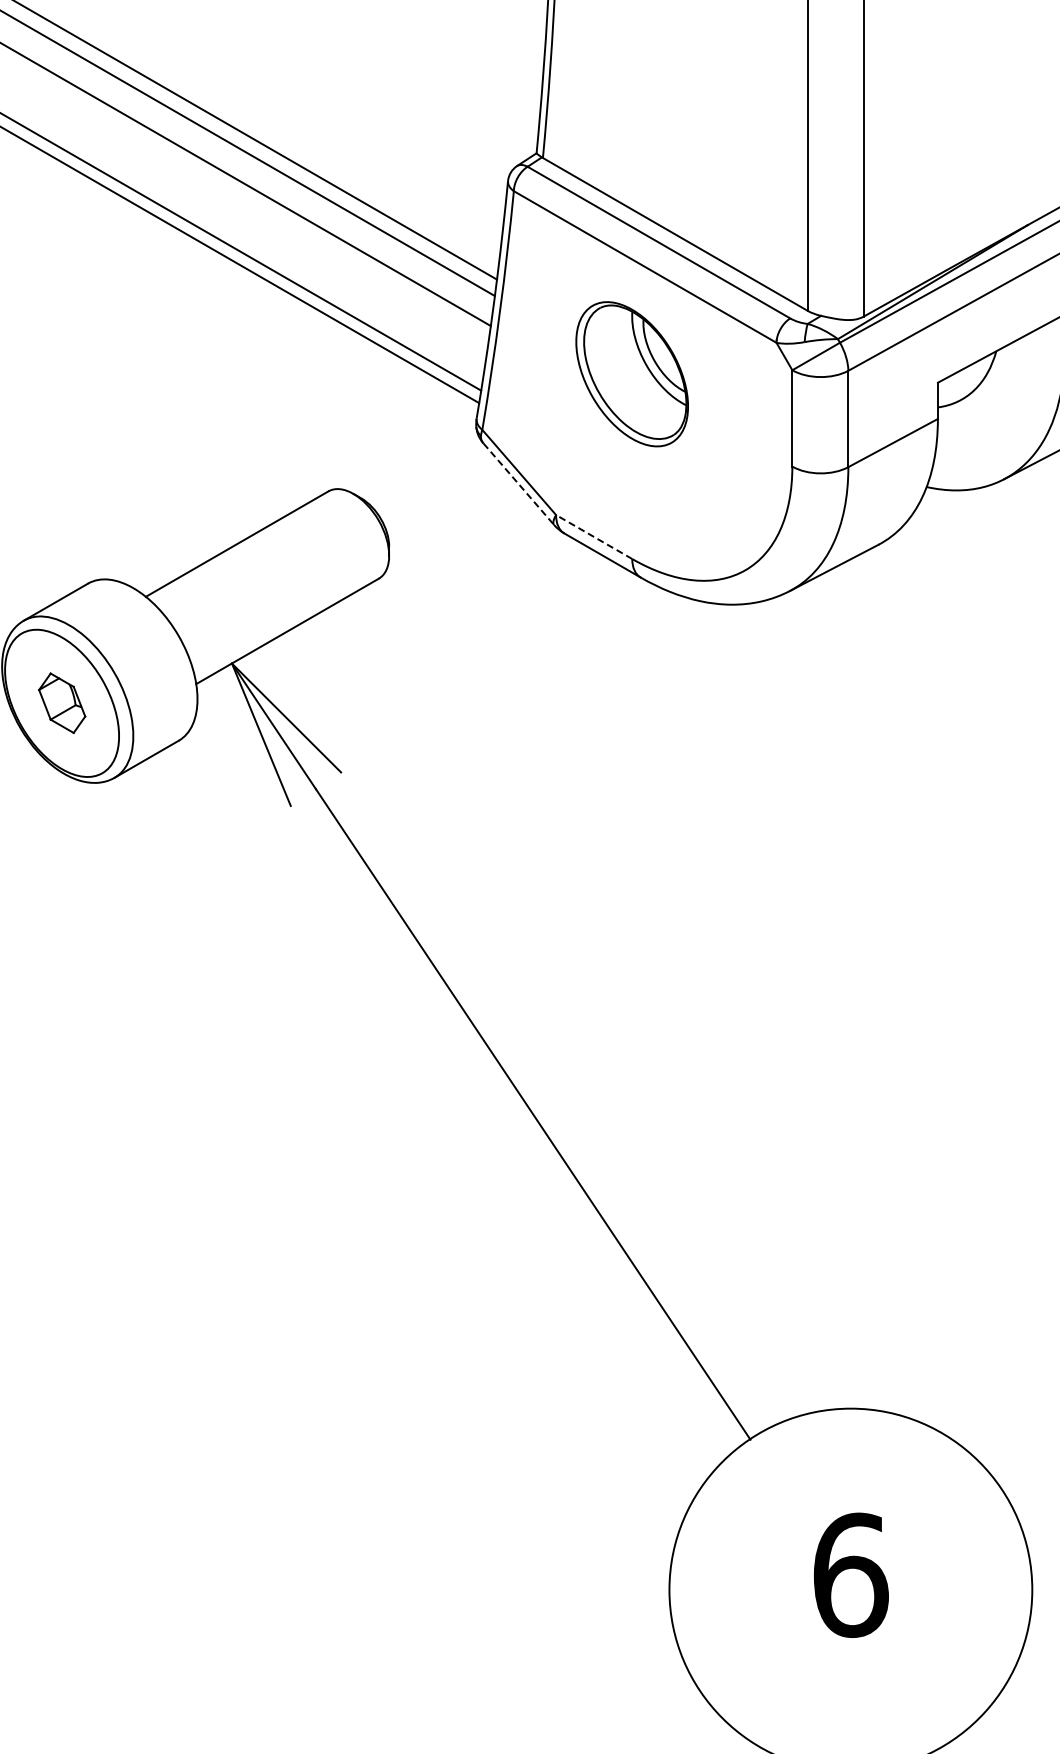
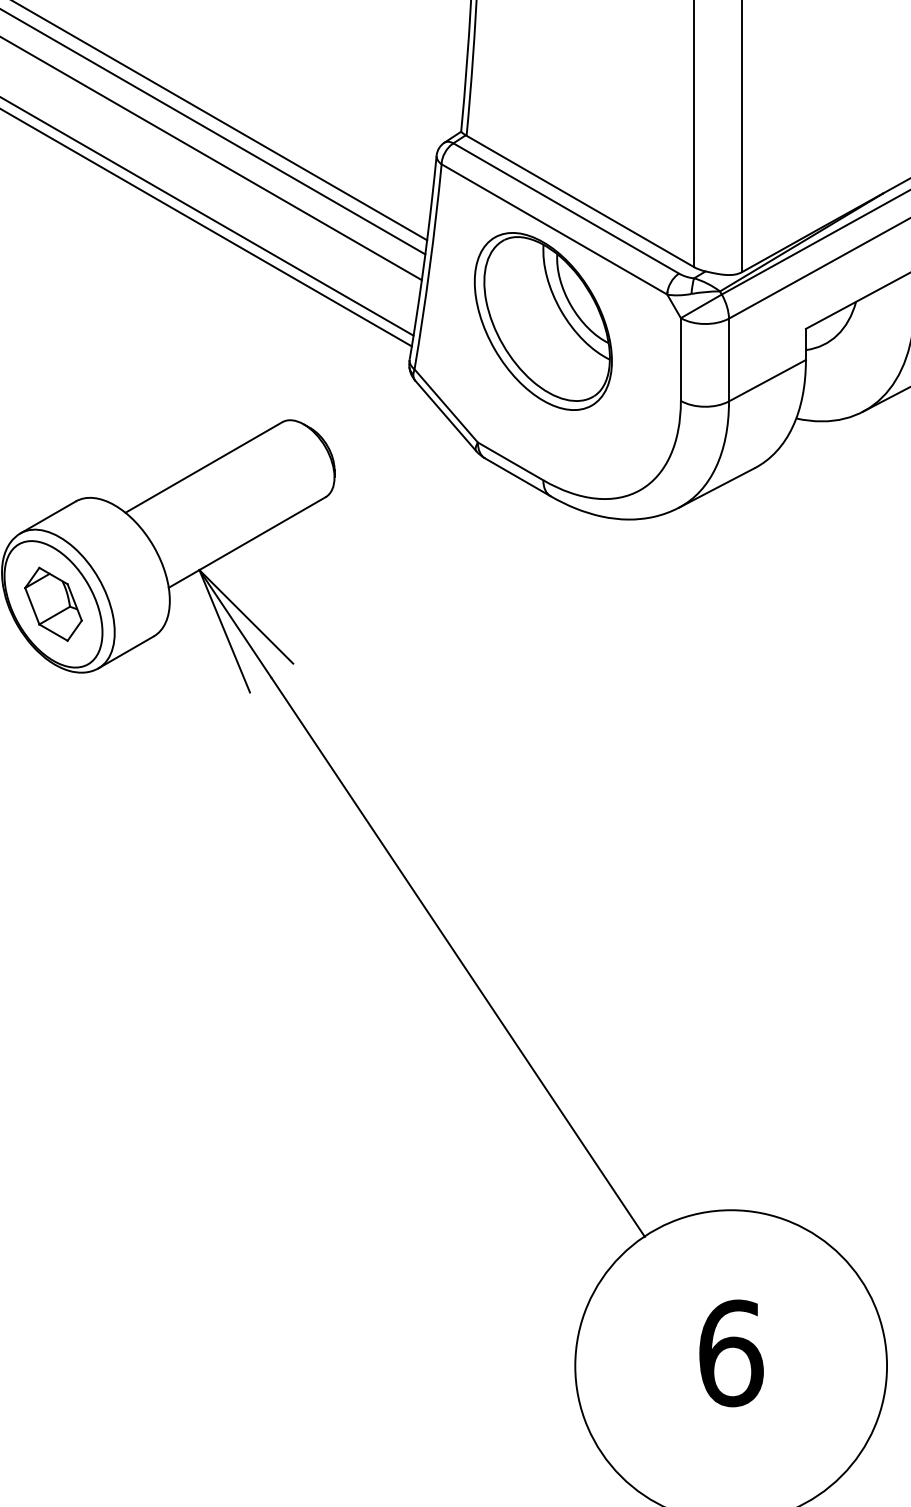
part: (631, 374) -> (542, 321), size x1.43
line: (518, 484) -> (445, 416), dashed -> solid
line: (594, 537) -> (510, 461), dashed -> solid
part: (62, 702) -> (53, 603), size x1.43

